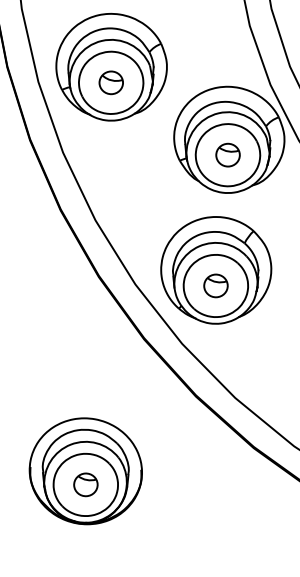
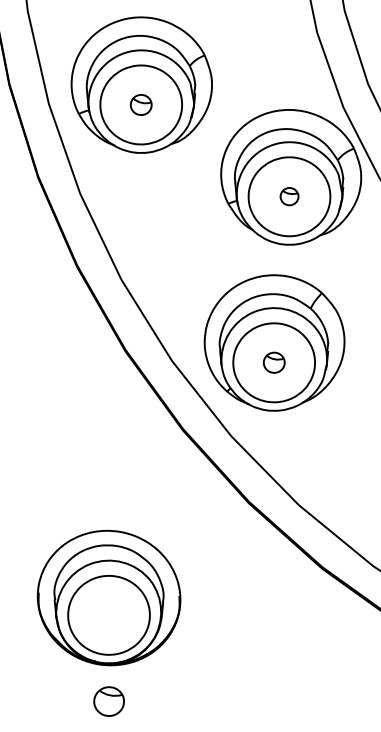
part: (110, 82) -> (140, 104), size x0.7
part: (227, 154) -> (288, 195), size x0.6
part: (215, 285) -> (273, 362), size x0.7
part: (85, 484) -> (108, 701), moved

